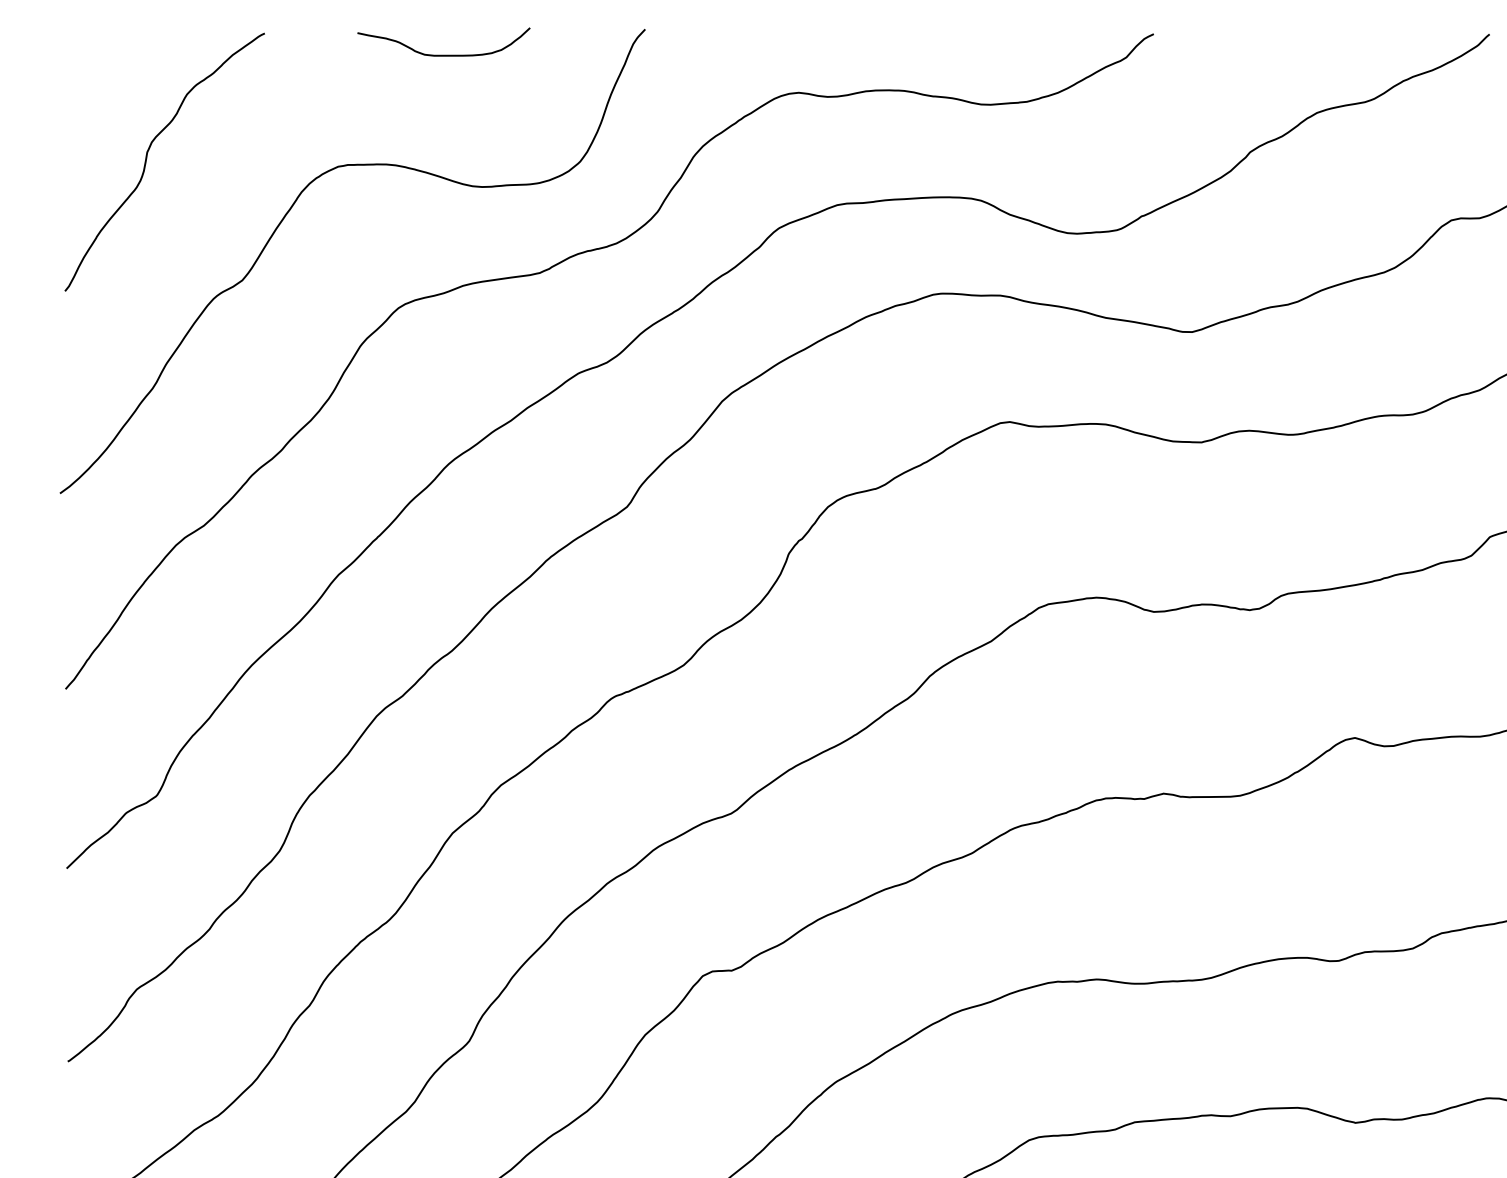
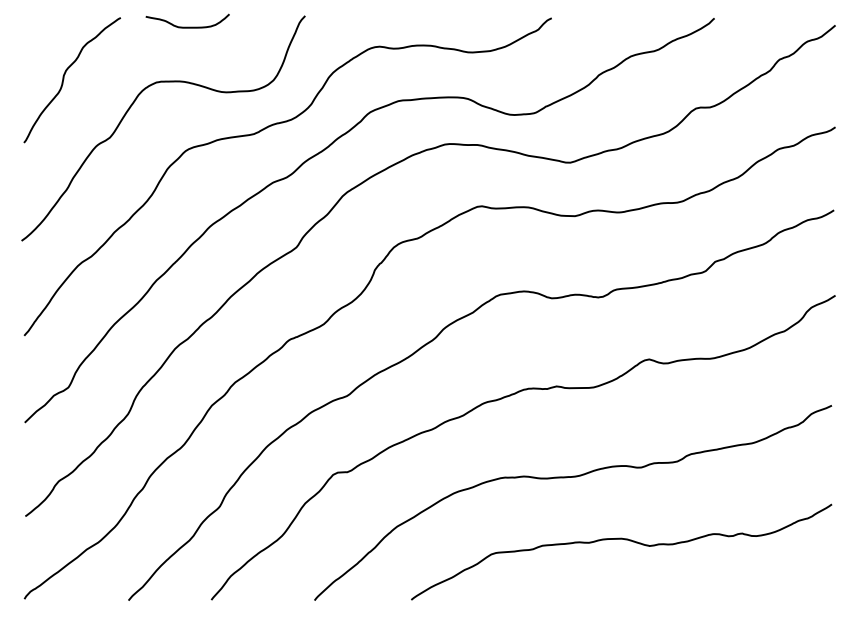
curve: (443, 53) -> (187, 26), moved

